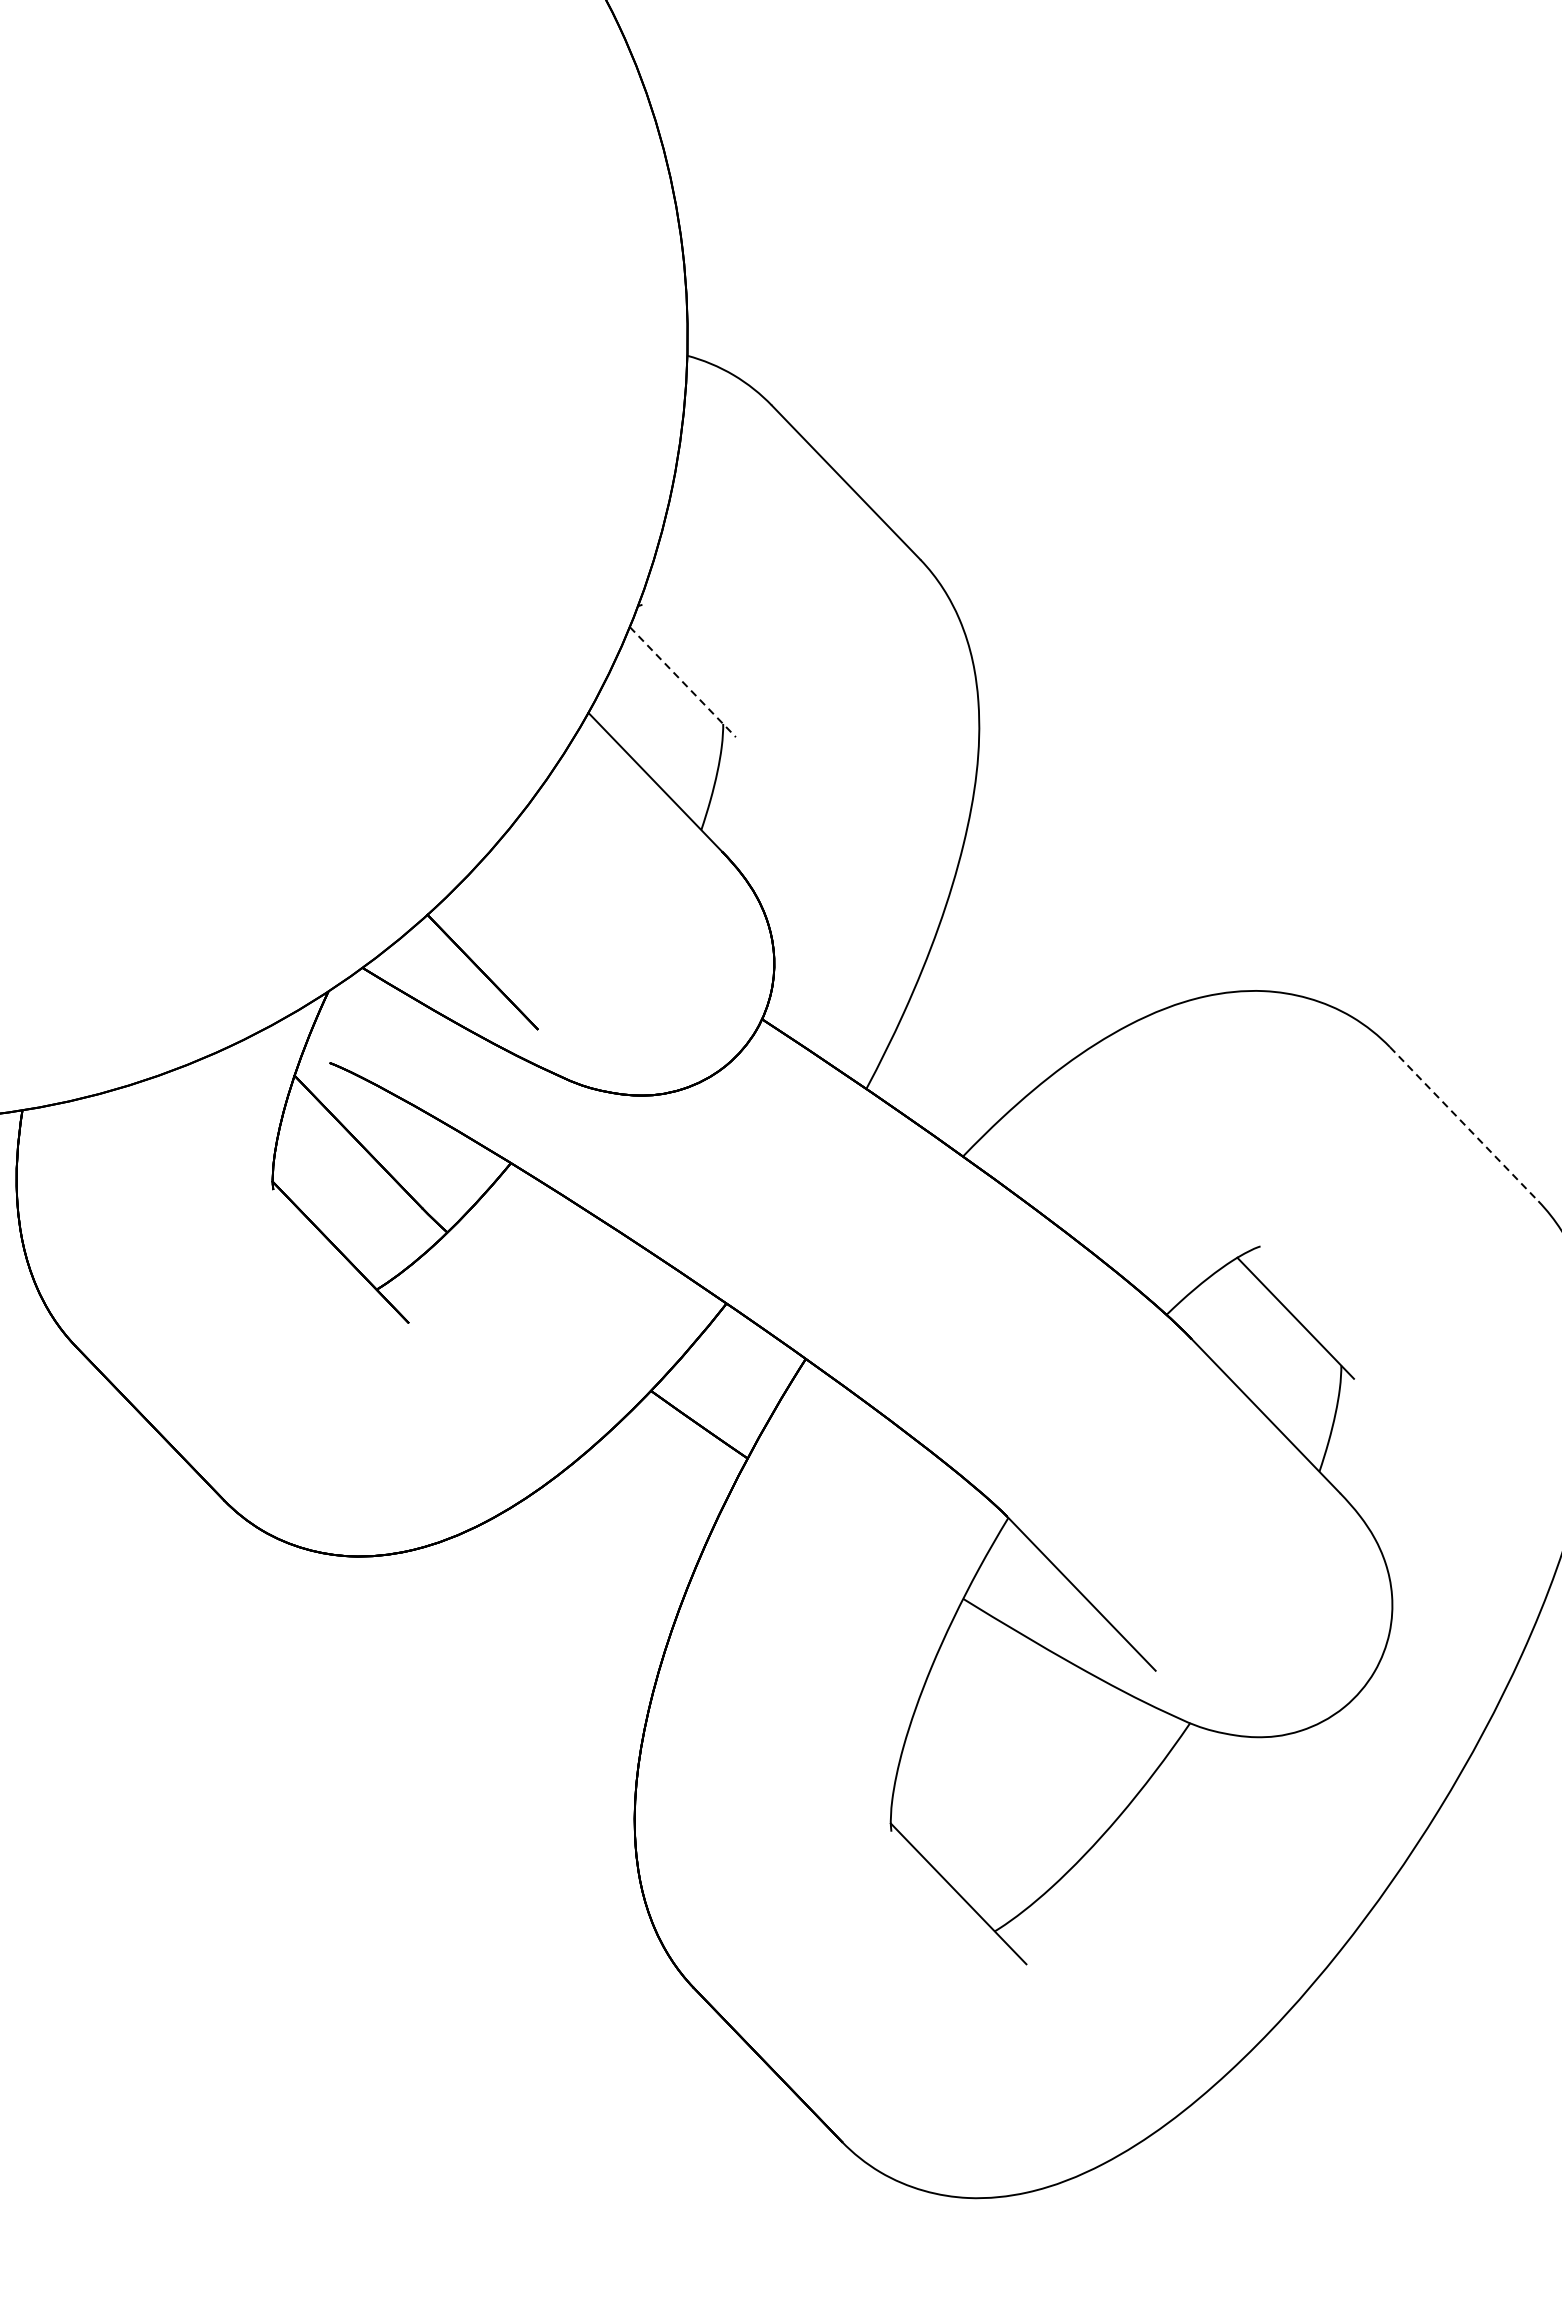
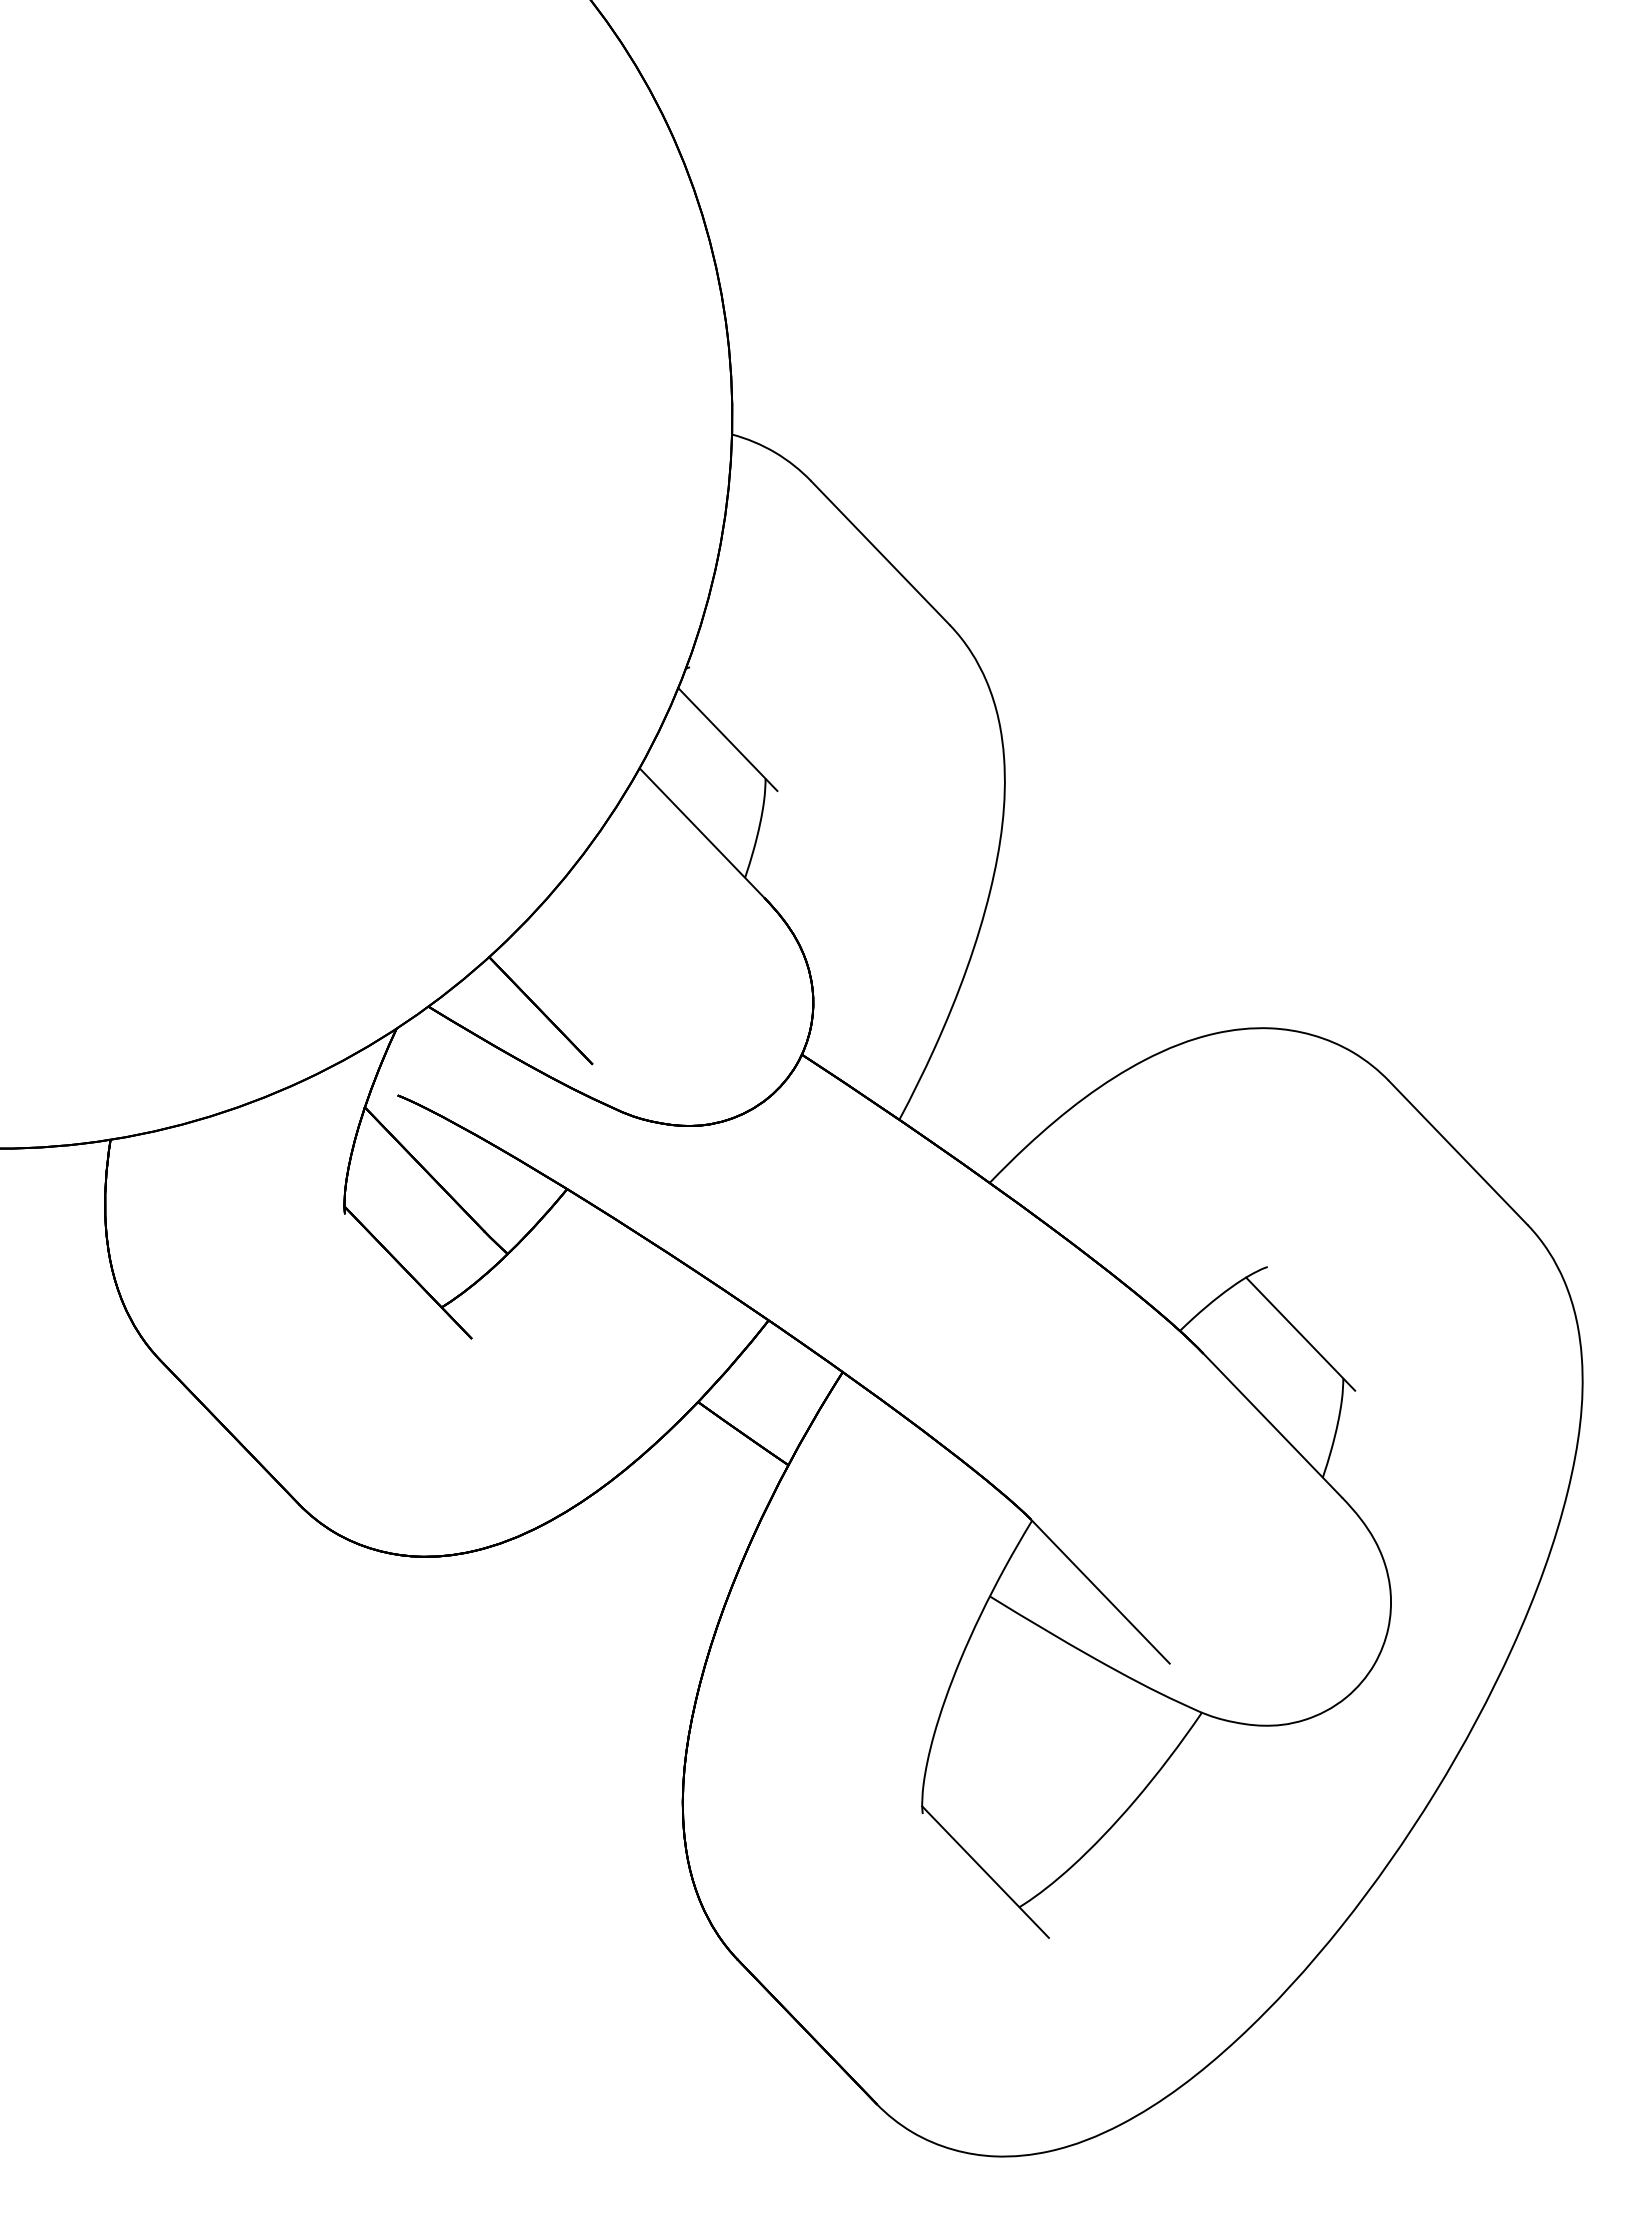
line: (683, 682) -> (728, 739), dashed -> solid
line: (1464, 1123) -> (1458, 1152), dashed -> solid

